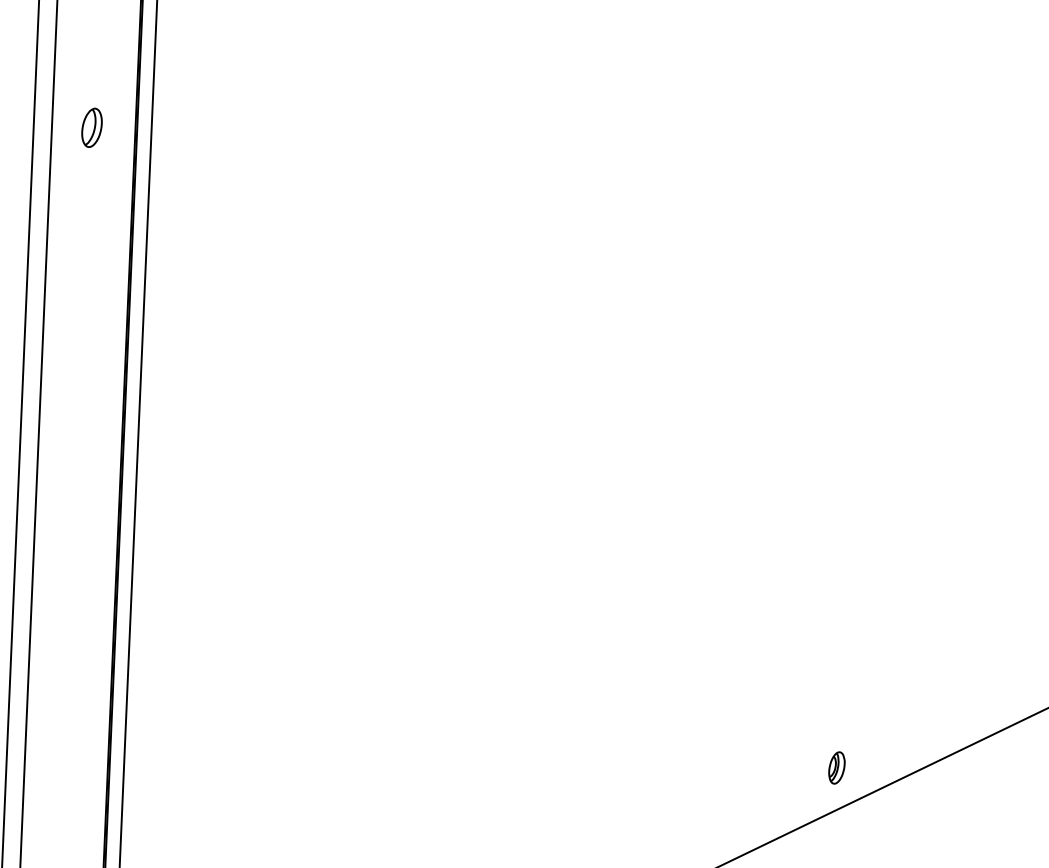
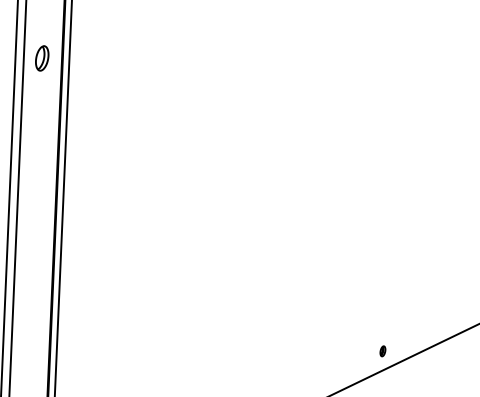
part: (90, 127) -> (41, 58), size x1.4
part: (836, 768) -> (382, 351), size x0.7

